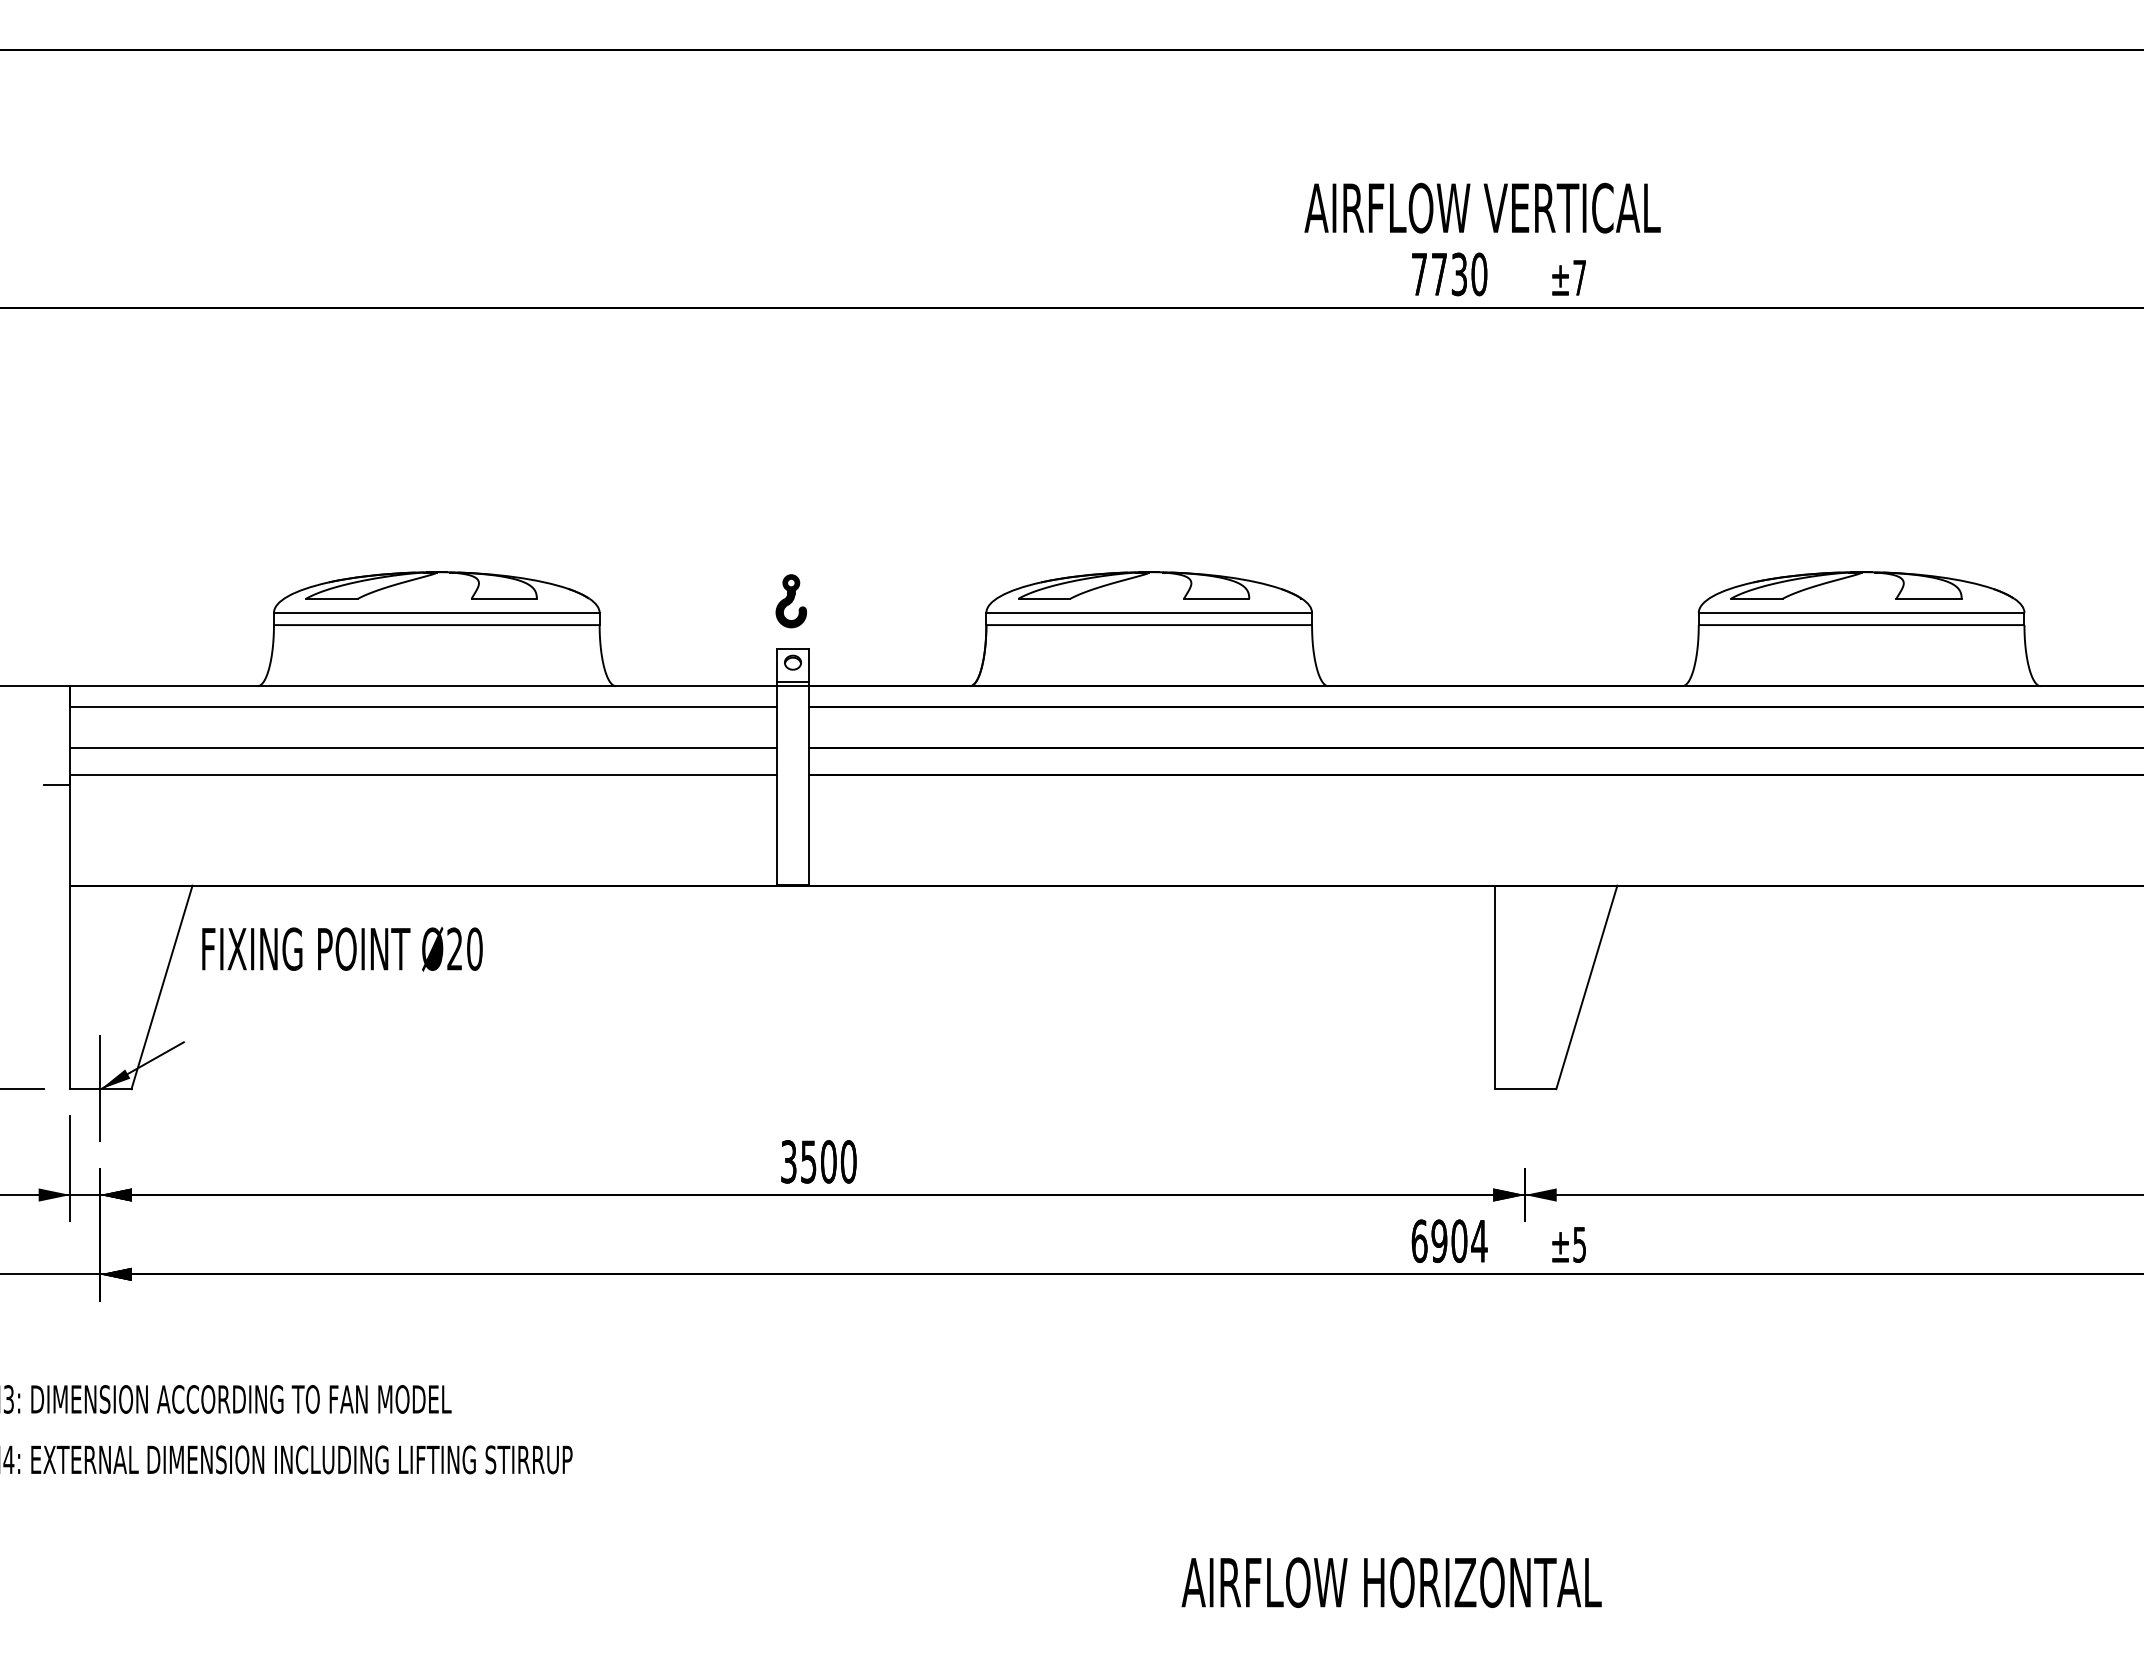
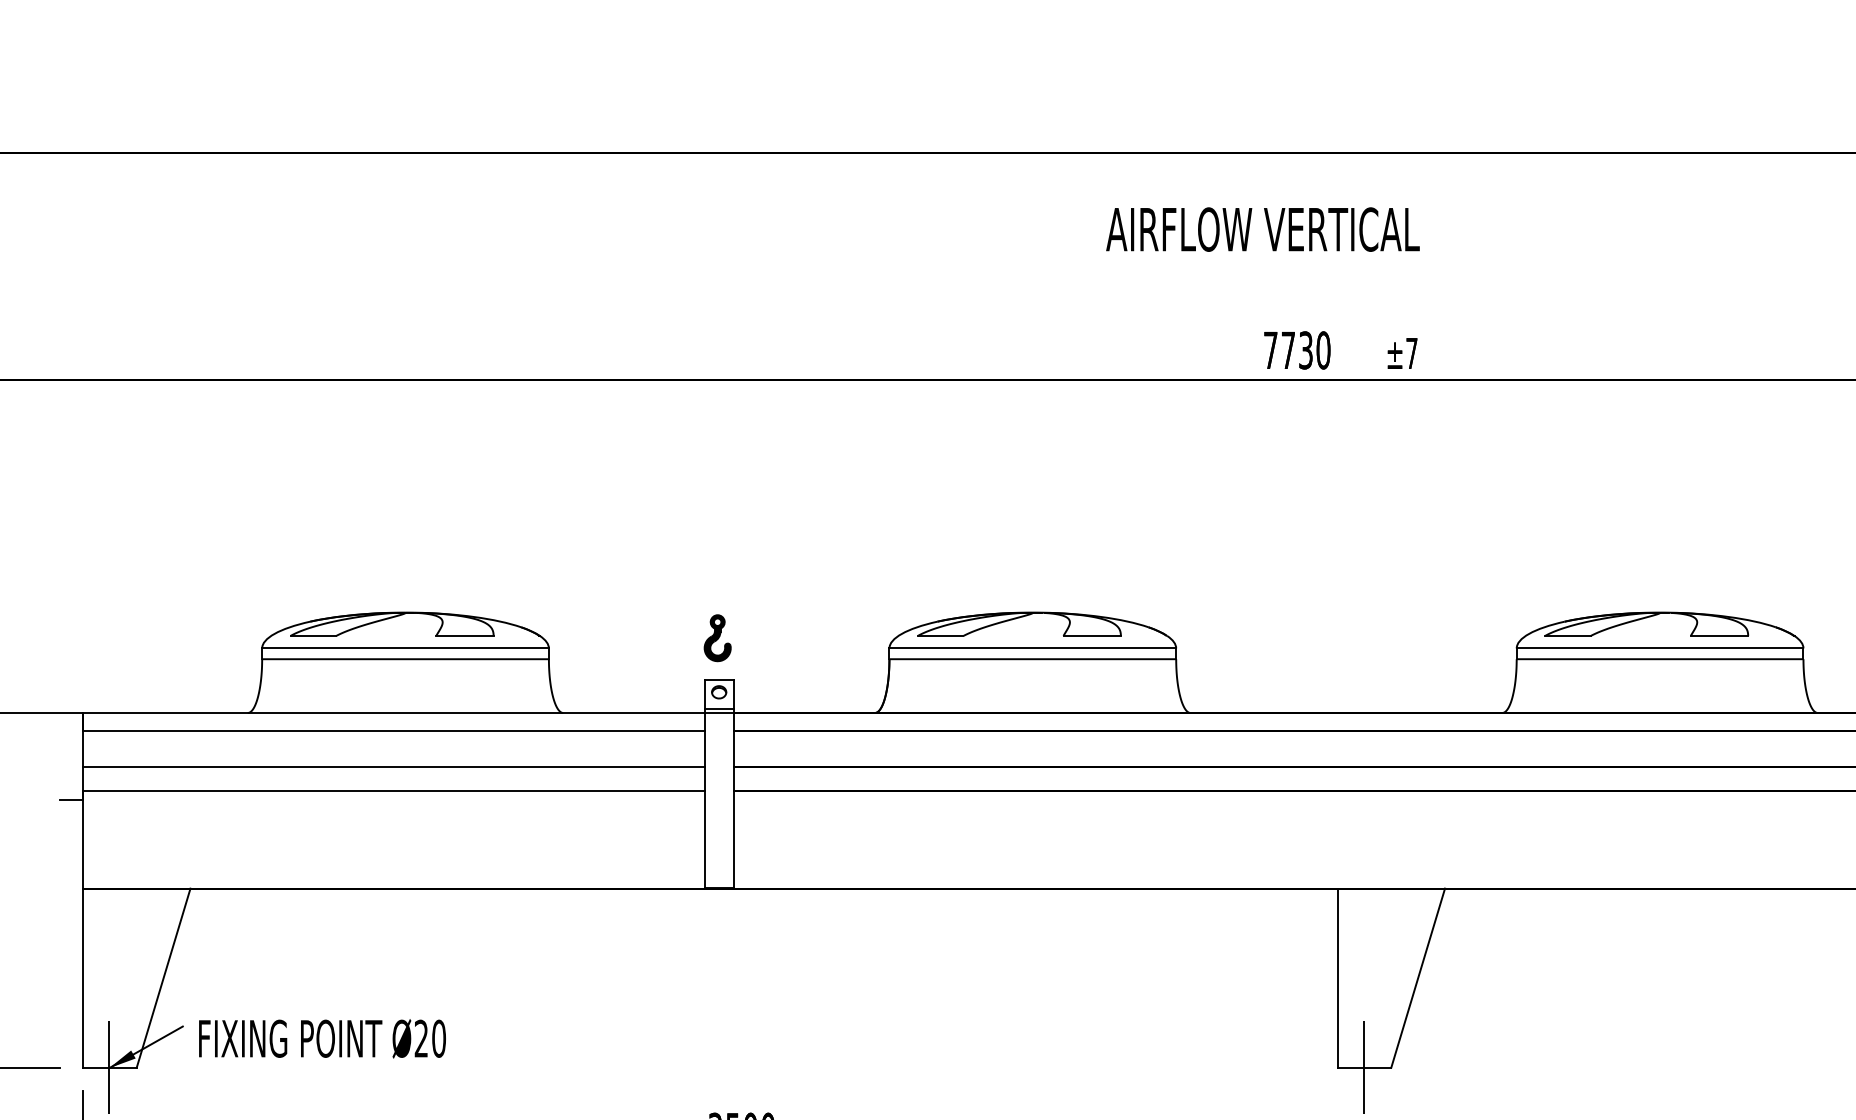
text: (1482, 207) -> (1262, 229), moved
text: (342, 948) -> (322, 1038), moved
line: (1524, 1088) -> (1363, 1067), added

